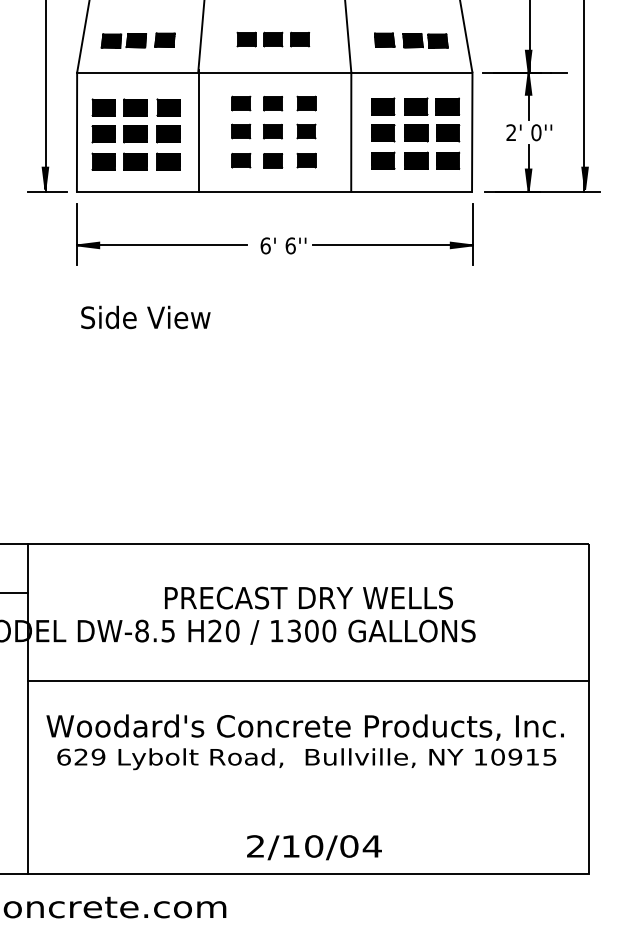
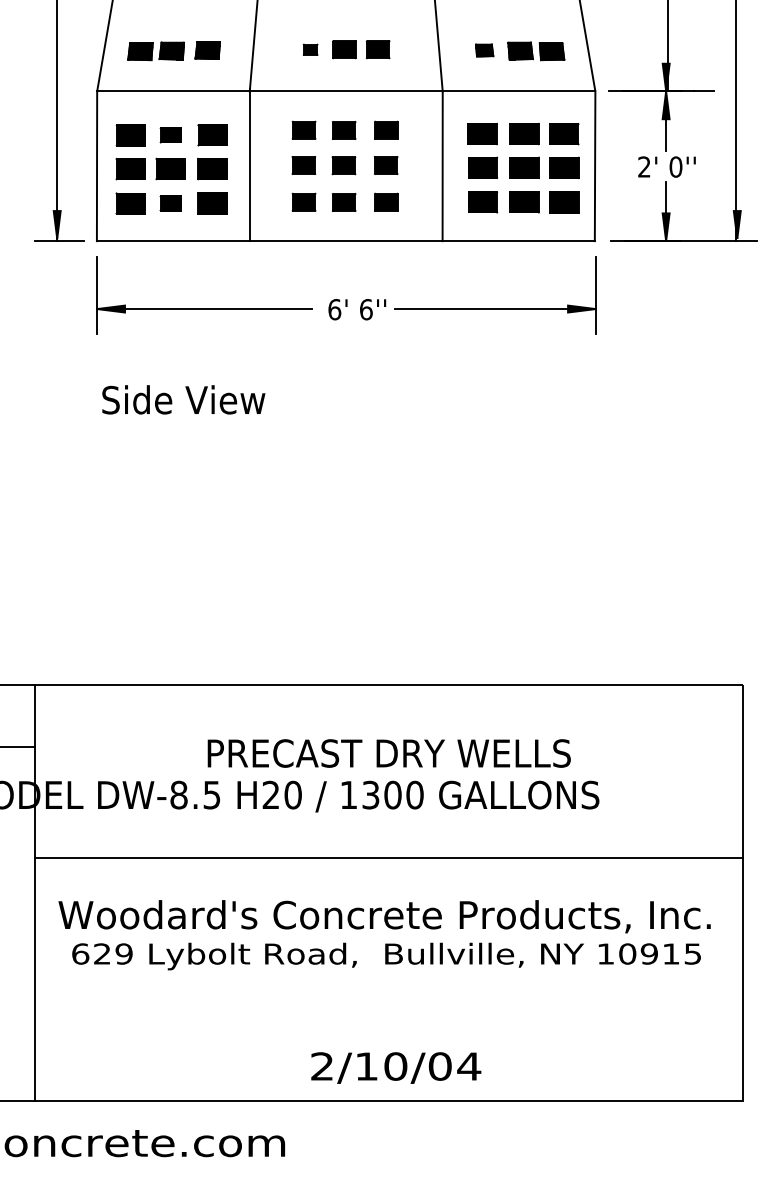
part: (246, 39) -> (310, 49), size x0.6
part: (384, 40) -> (484, 50), size x0.7
part: (135, 107) -> (170, 135), size x0.7
part: (135, 161) -> (170, 203), size x0.7

